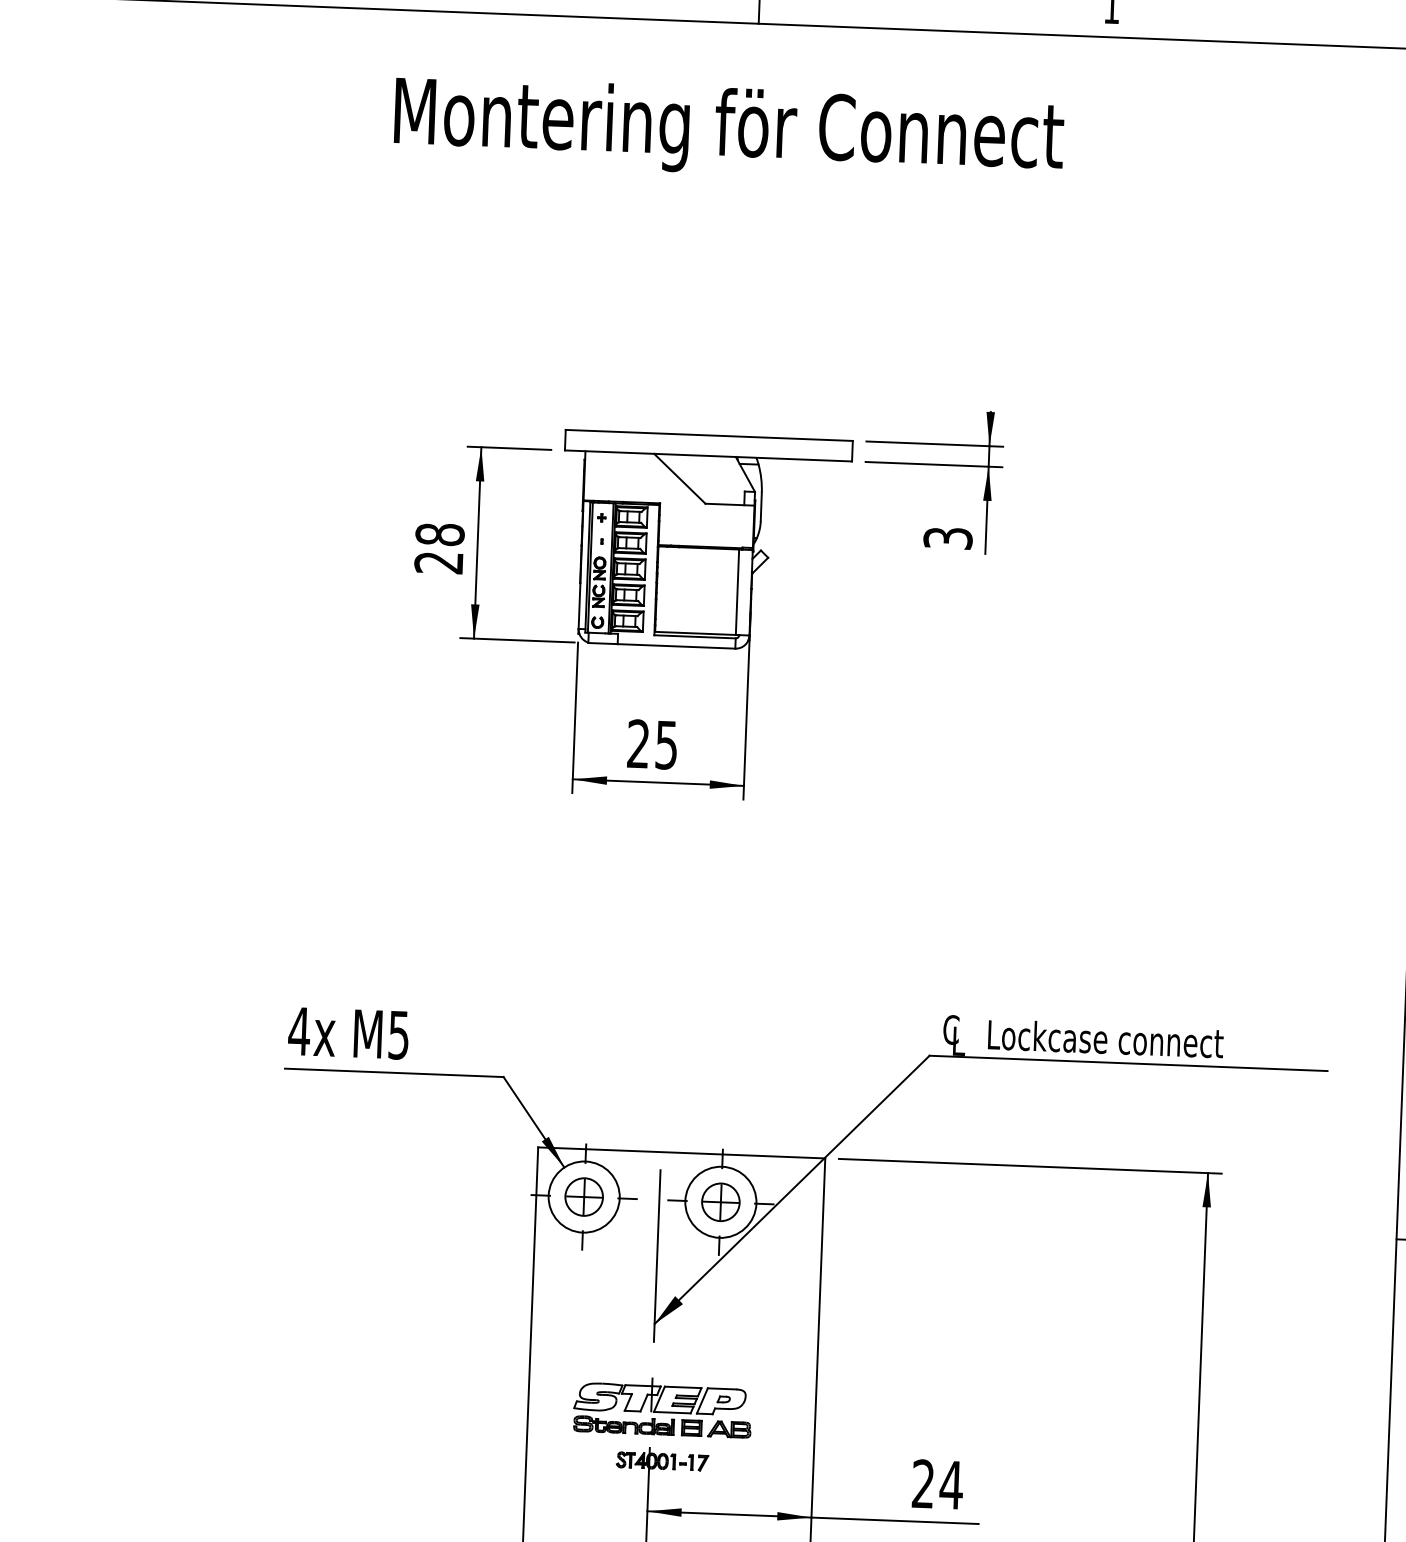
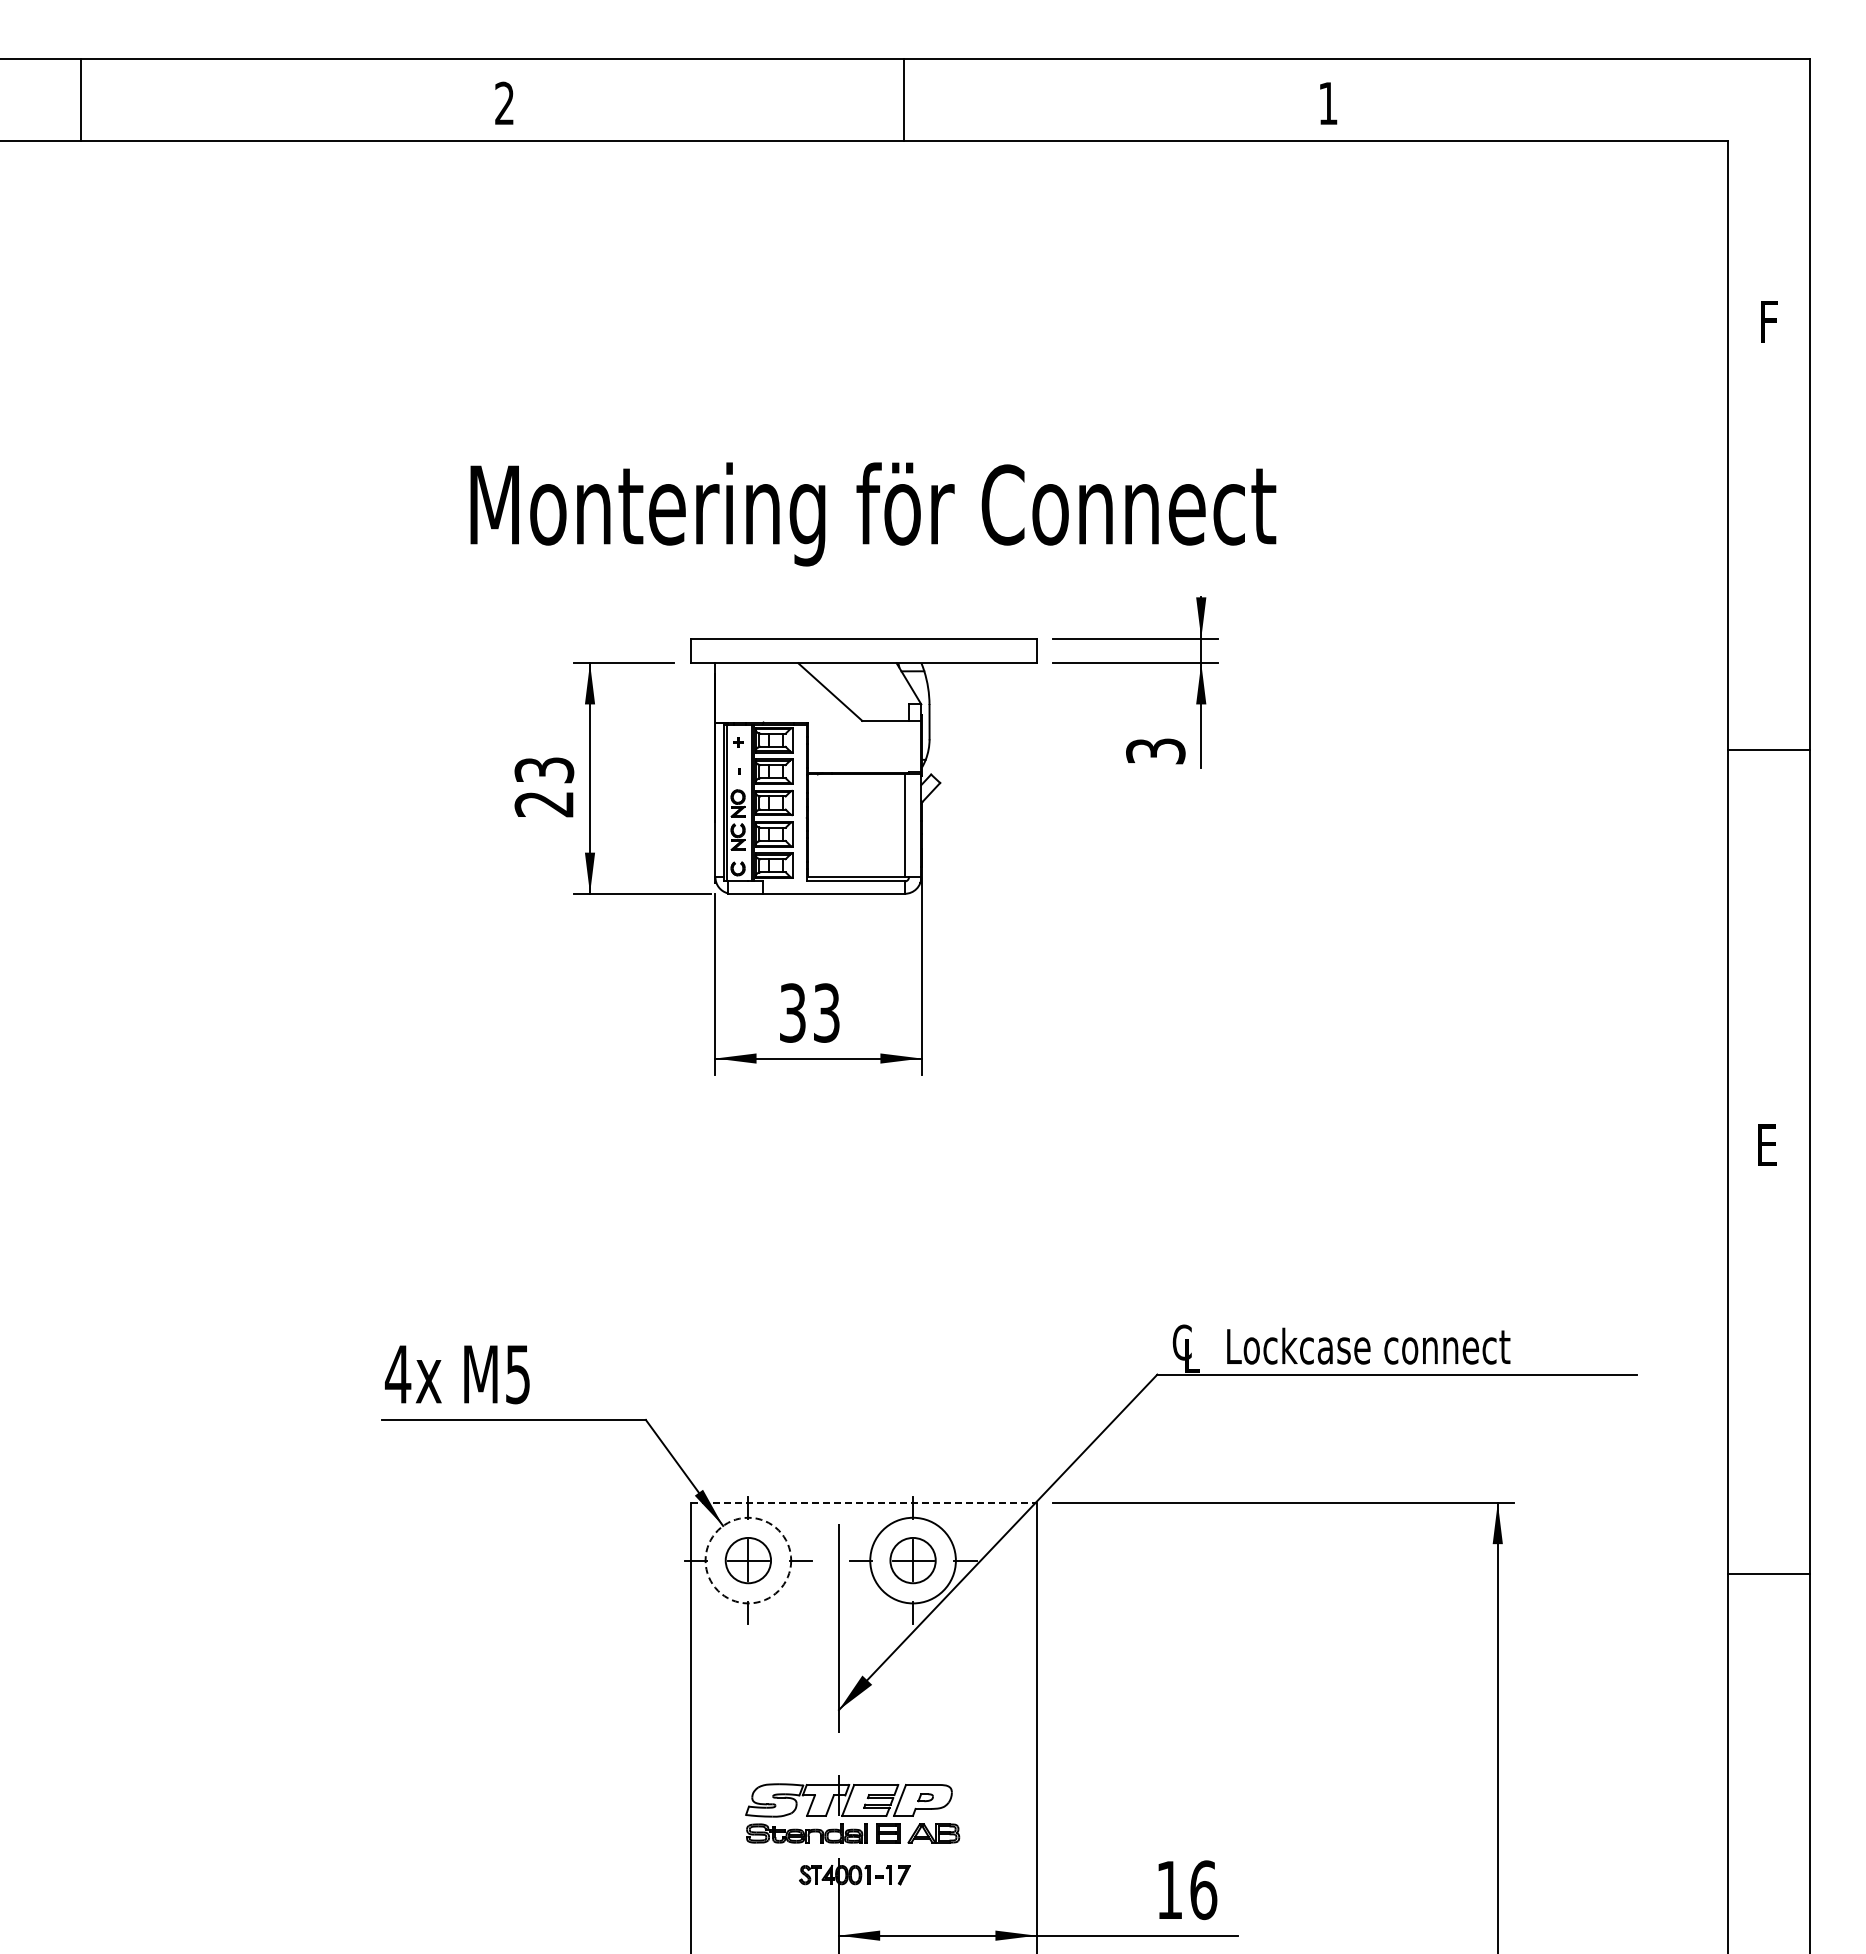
text: (729, 131) -> (873, 514), moved
text: (440, 534) -> (544, 770), 28 -> 23
text: (652, 744) -> (809, 1012), 25 -> 33
line: (681, 1152) -> (863, 1502), solid -> dashed
circle: (584, 1196) -> (748, 1560), solid -> dashed
text: (937, 1484) -> (1186, 1890), 24 -> 16

